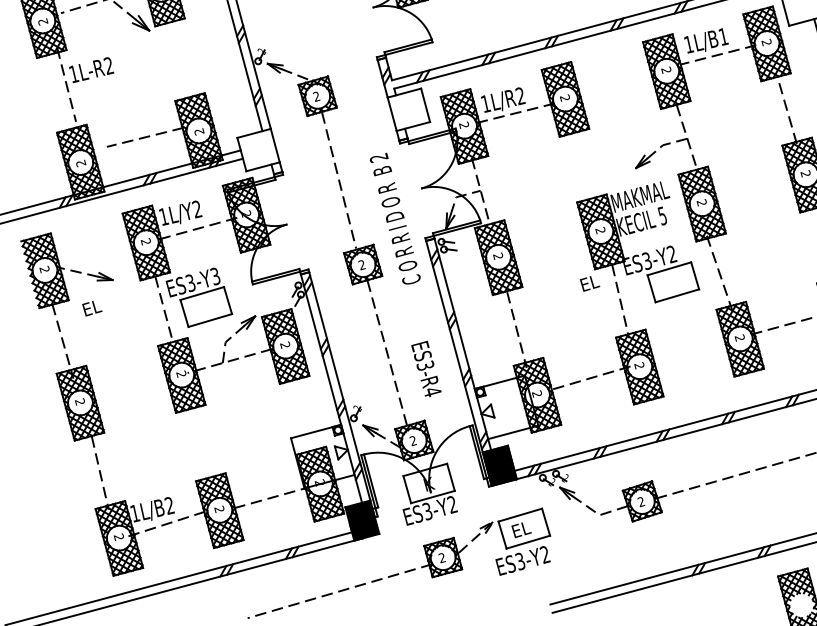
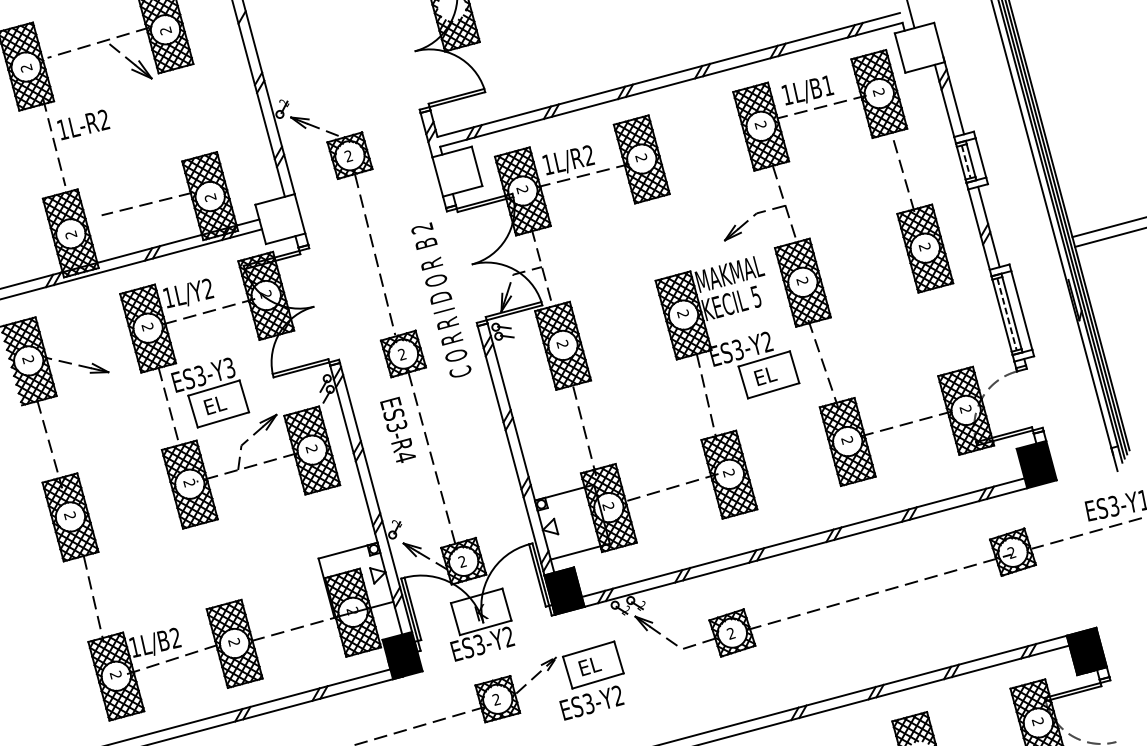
text: (589, 283) -> (765, 376), moved
text: (92, 308) -> (215, 405), moved
text: (425, 368) -> (397, 429), moved

